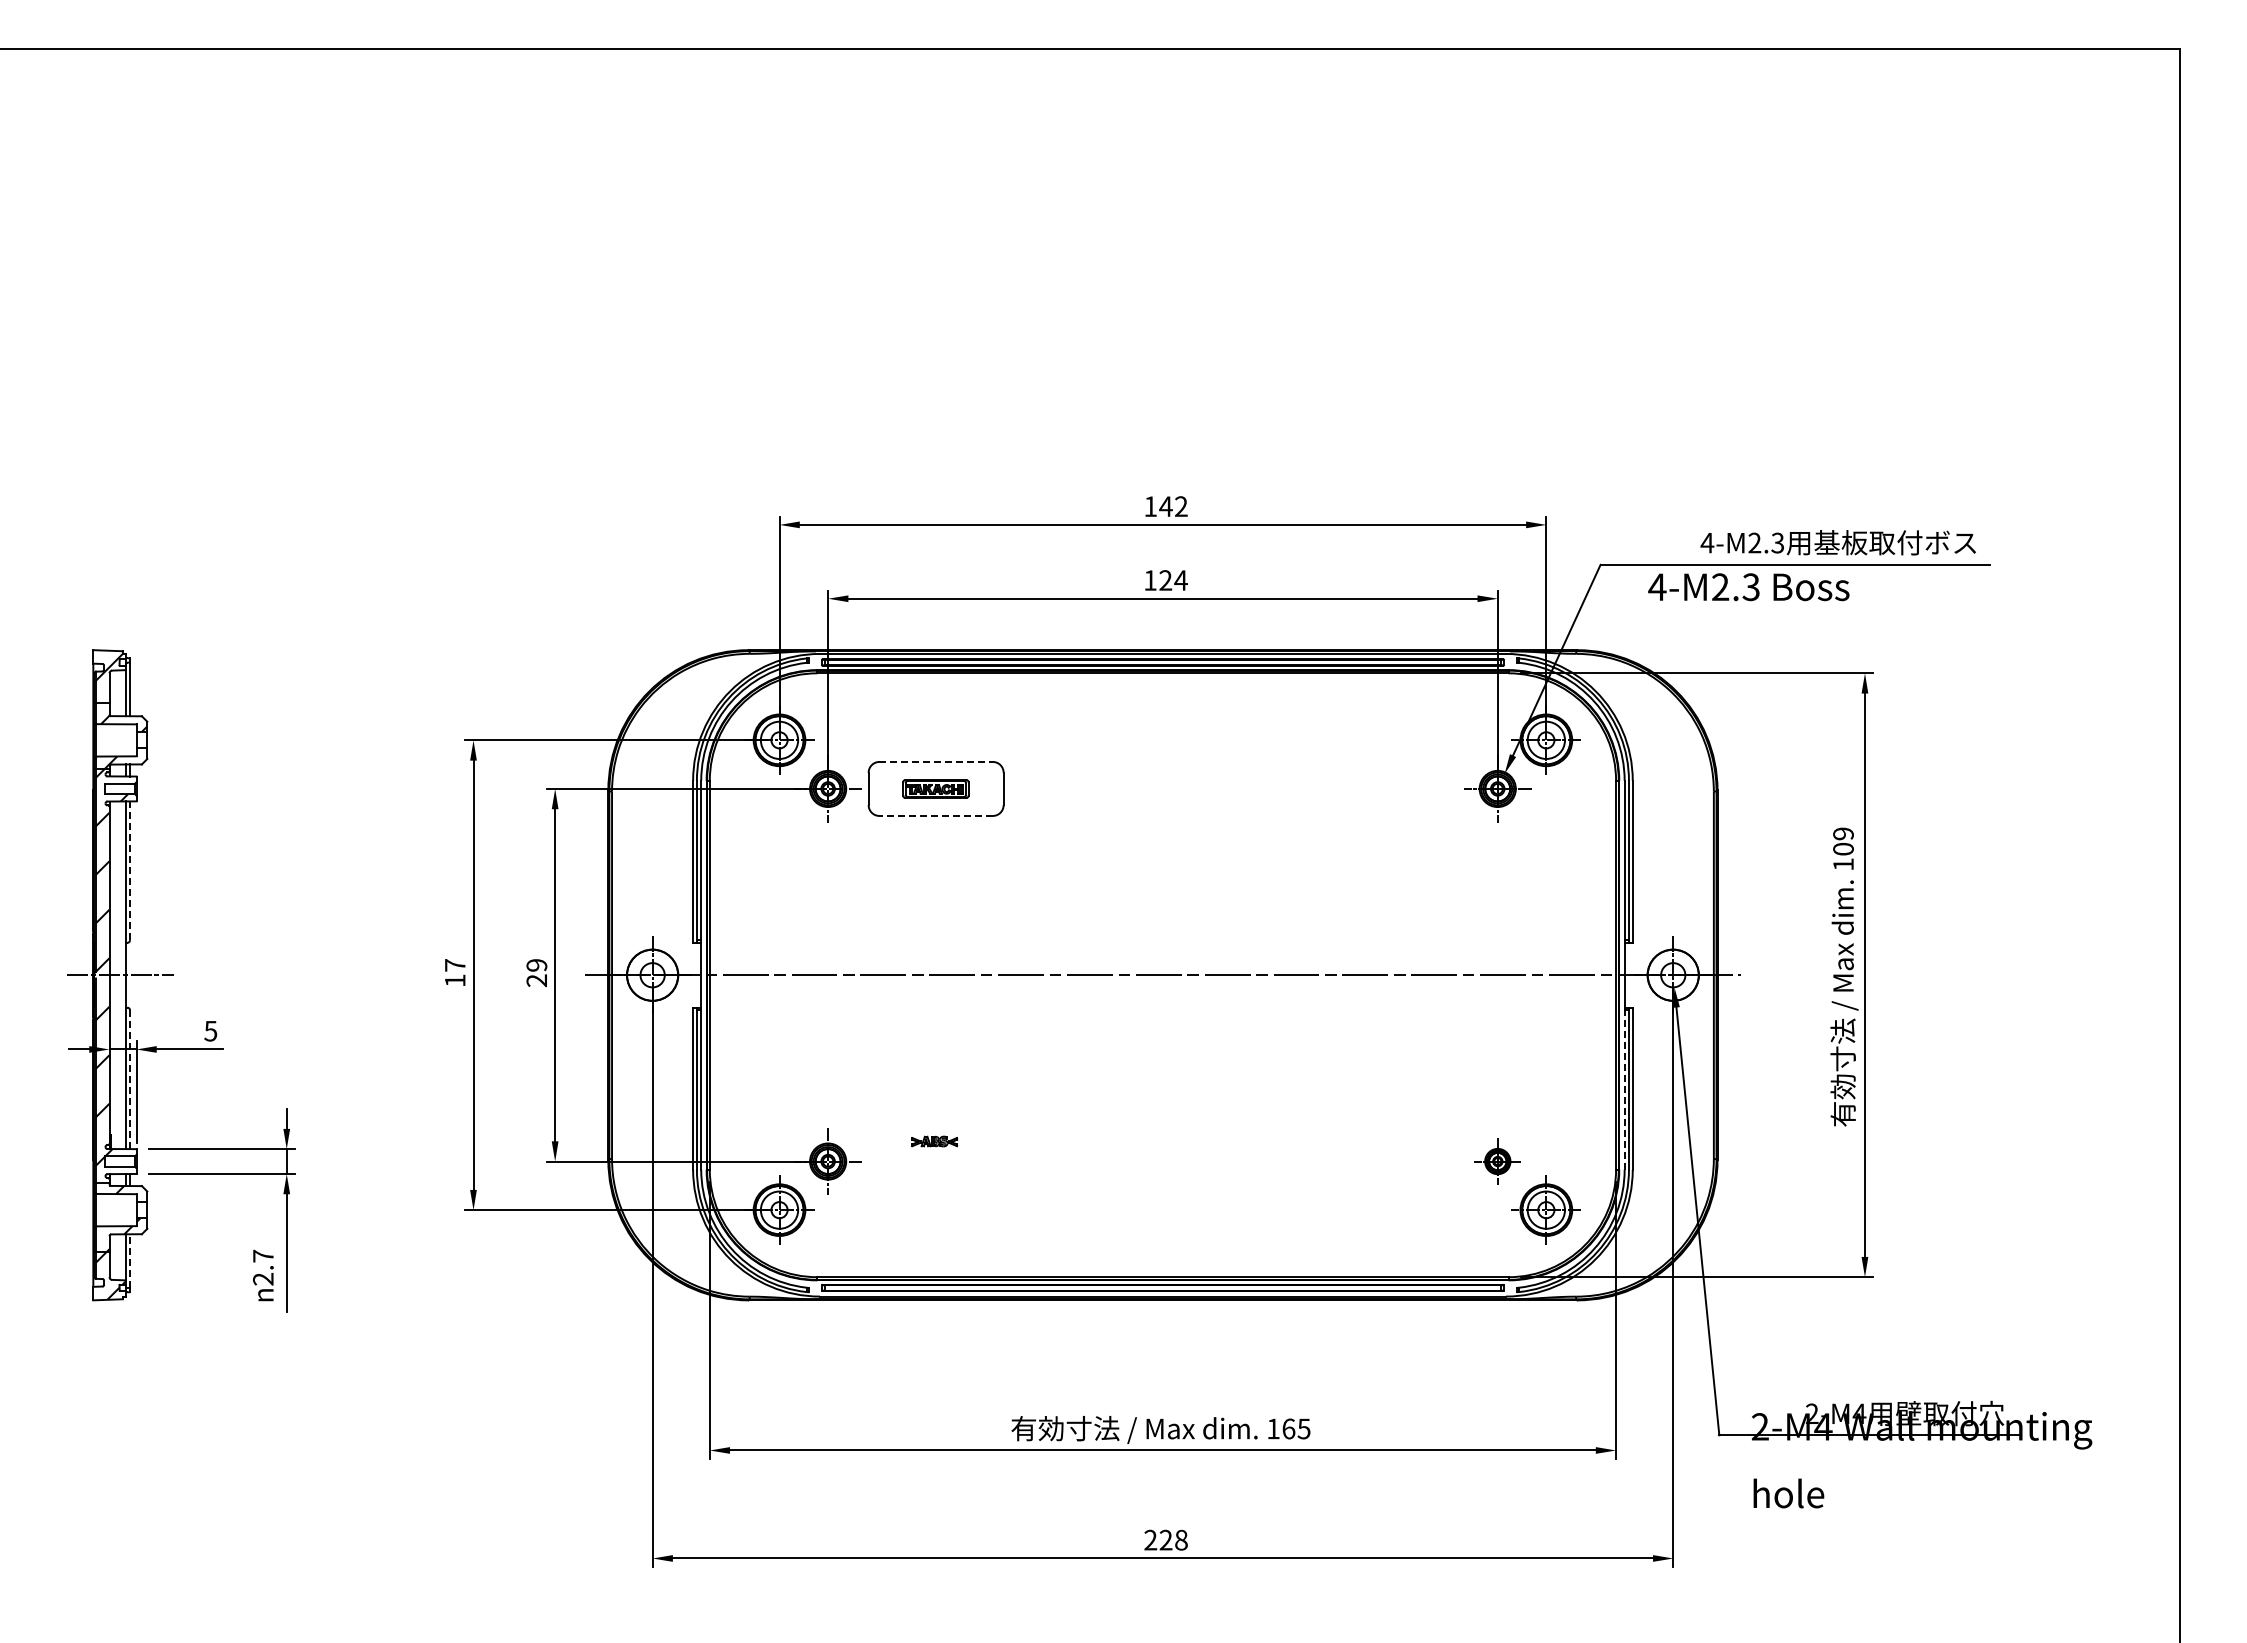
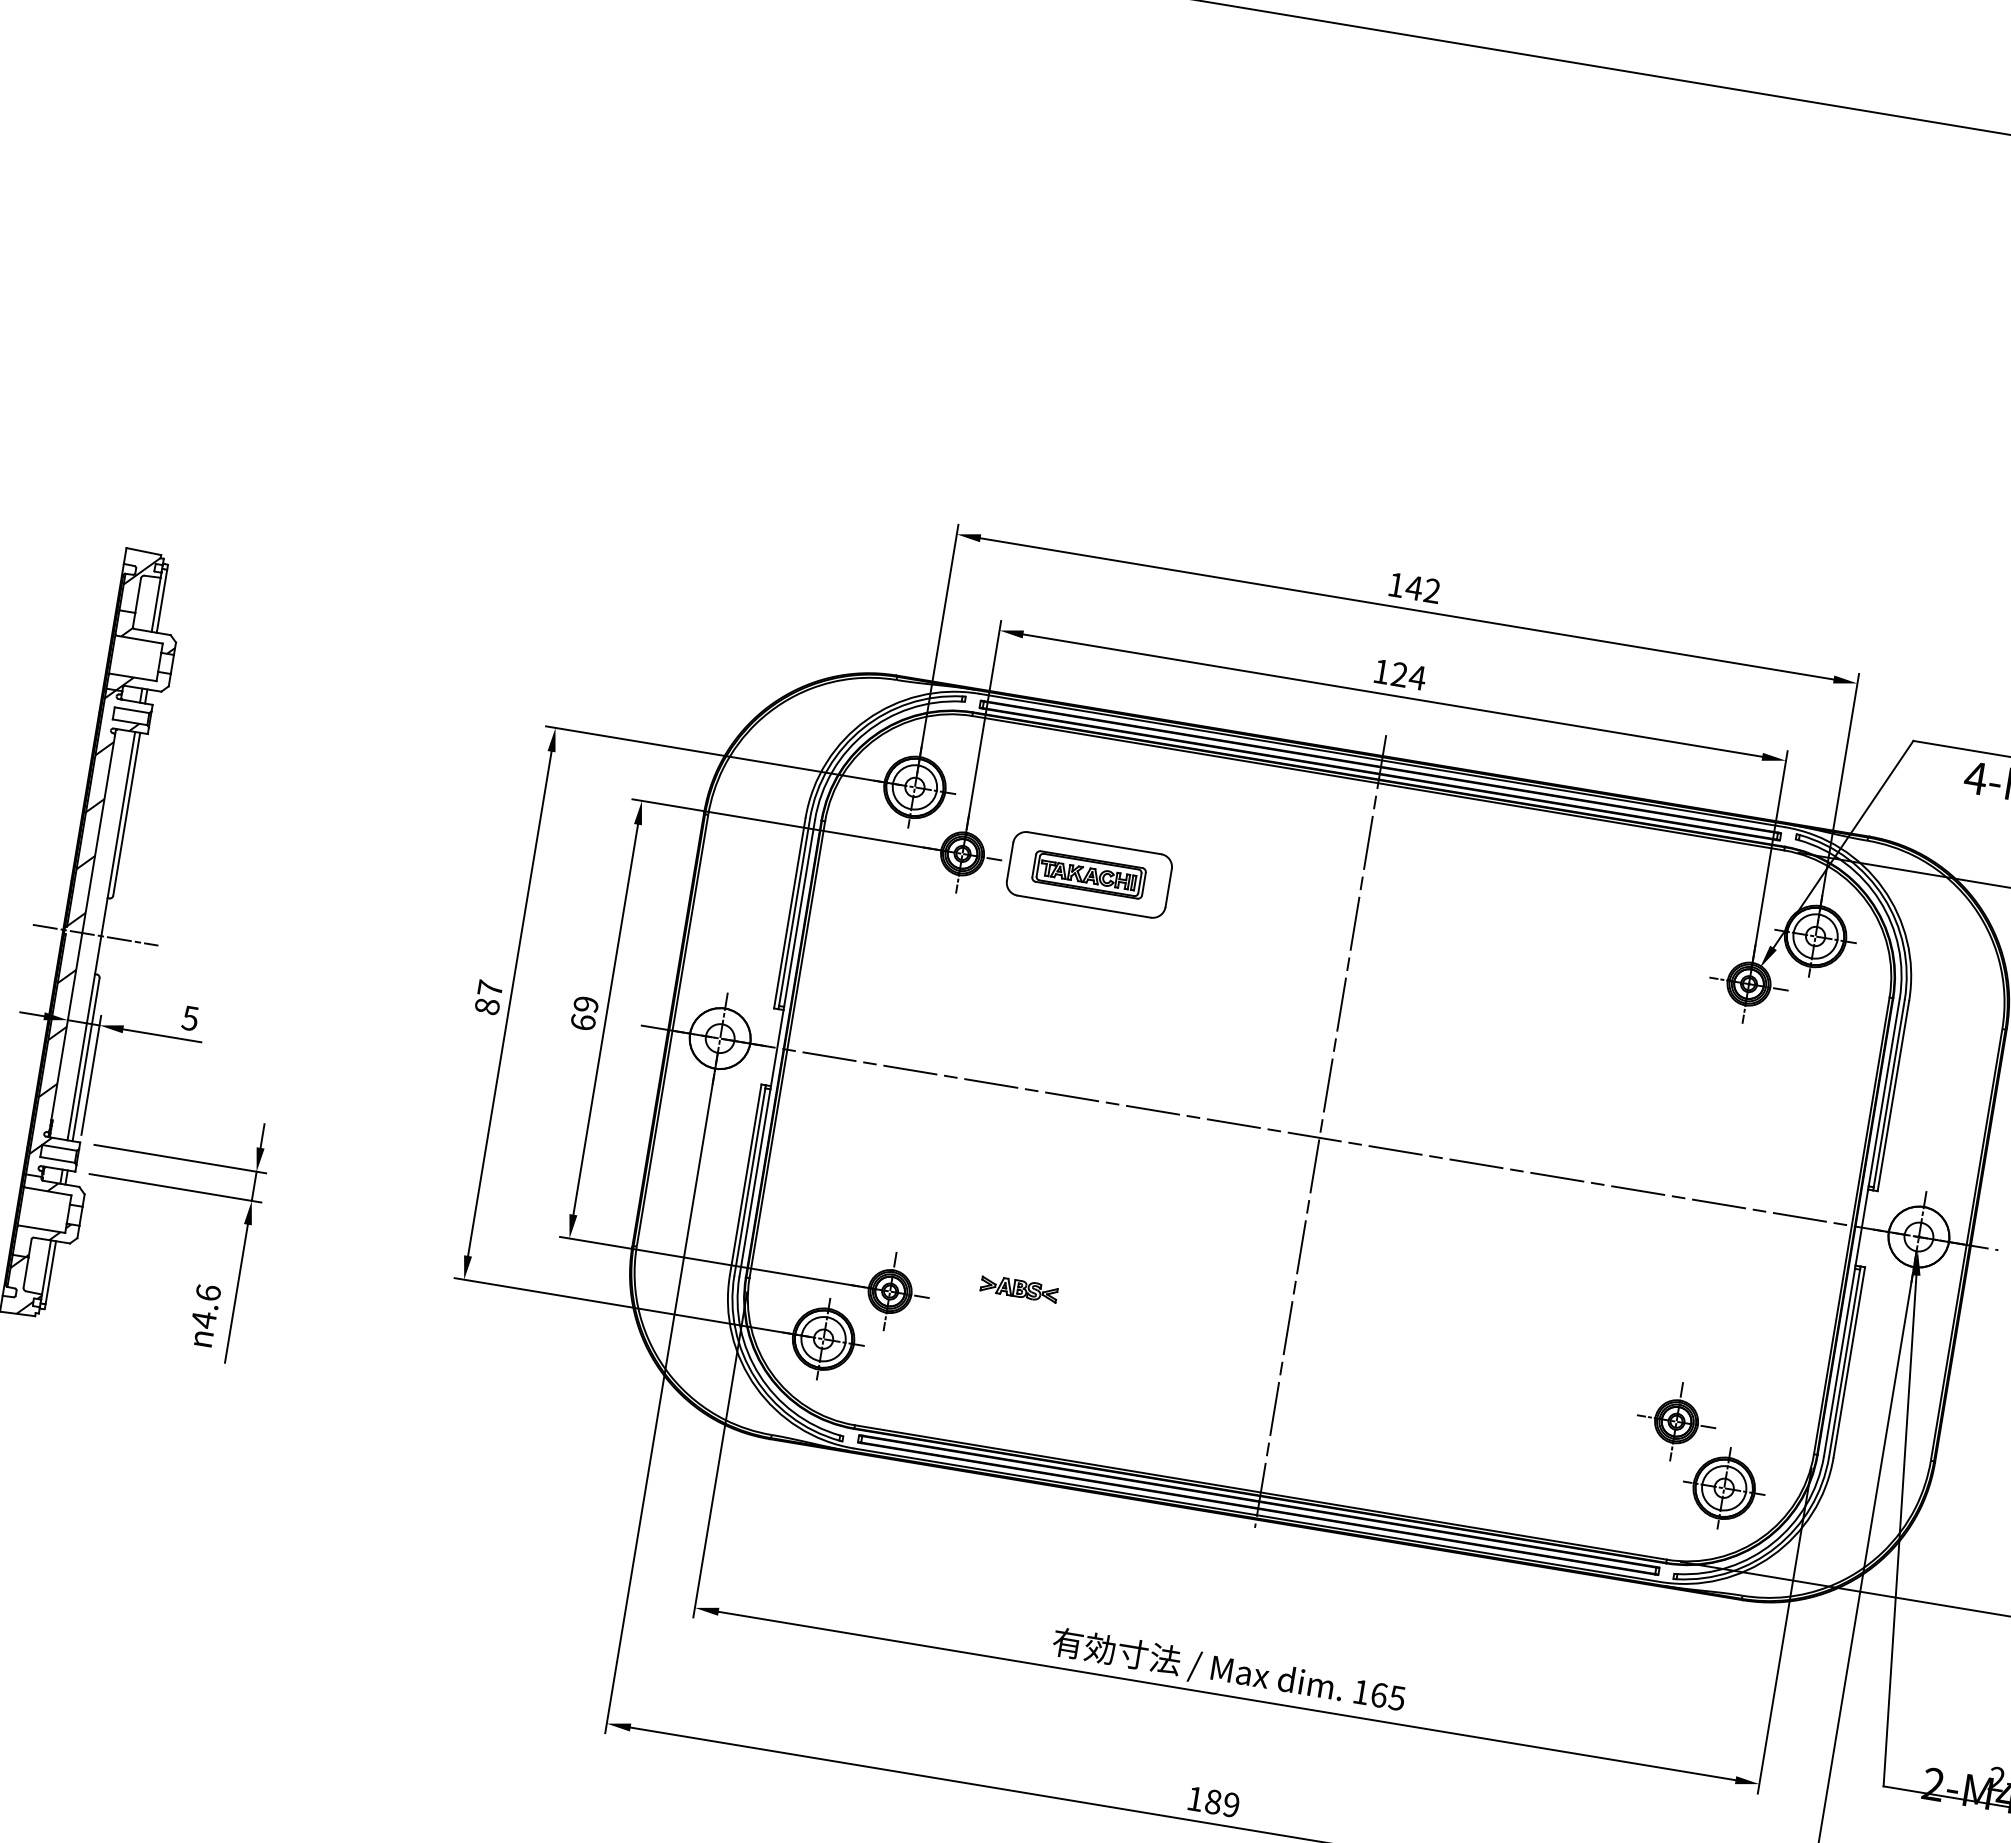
line: (936, 761) -> (1095, 842), dashed -> solid
part: (935, 788) -> (1088, 874), size x1.43
line: (936, 815) -> (1084, 906), dashed -> solid
line: (130, 870) -> (127, 814), dashed -> solid
line: (1162, 969) -> (1320, 1130), added
text: (454, 980) -> (486, 1006), 17 -> 87
text: (536, 980) -> (582, 1022), 29 -> 69
line: (130, 1079) -> (86, 1059), dashed -> solid
line: (1624, 1090) -> (1839, 1362), dashed -> solid
part: (934, 1141) -> (1018, 1288), size x1.43
part: (1497, 1161) -> (1676, 1421), size x1.43
line: (130, 1260) -> (51, 1272), dashed -> solid
text: (263, 1267) -> (206, 1306), n2.7 -> n4.6
text: (1165, 1539) -> (1212, 1801), 228 -> 189

